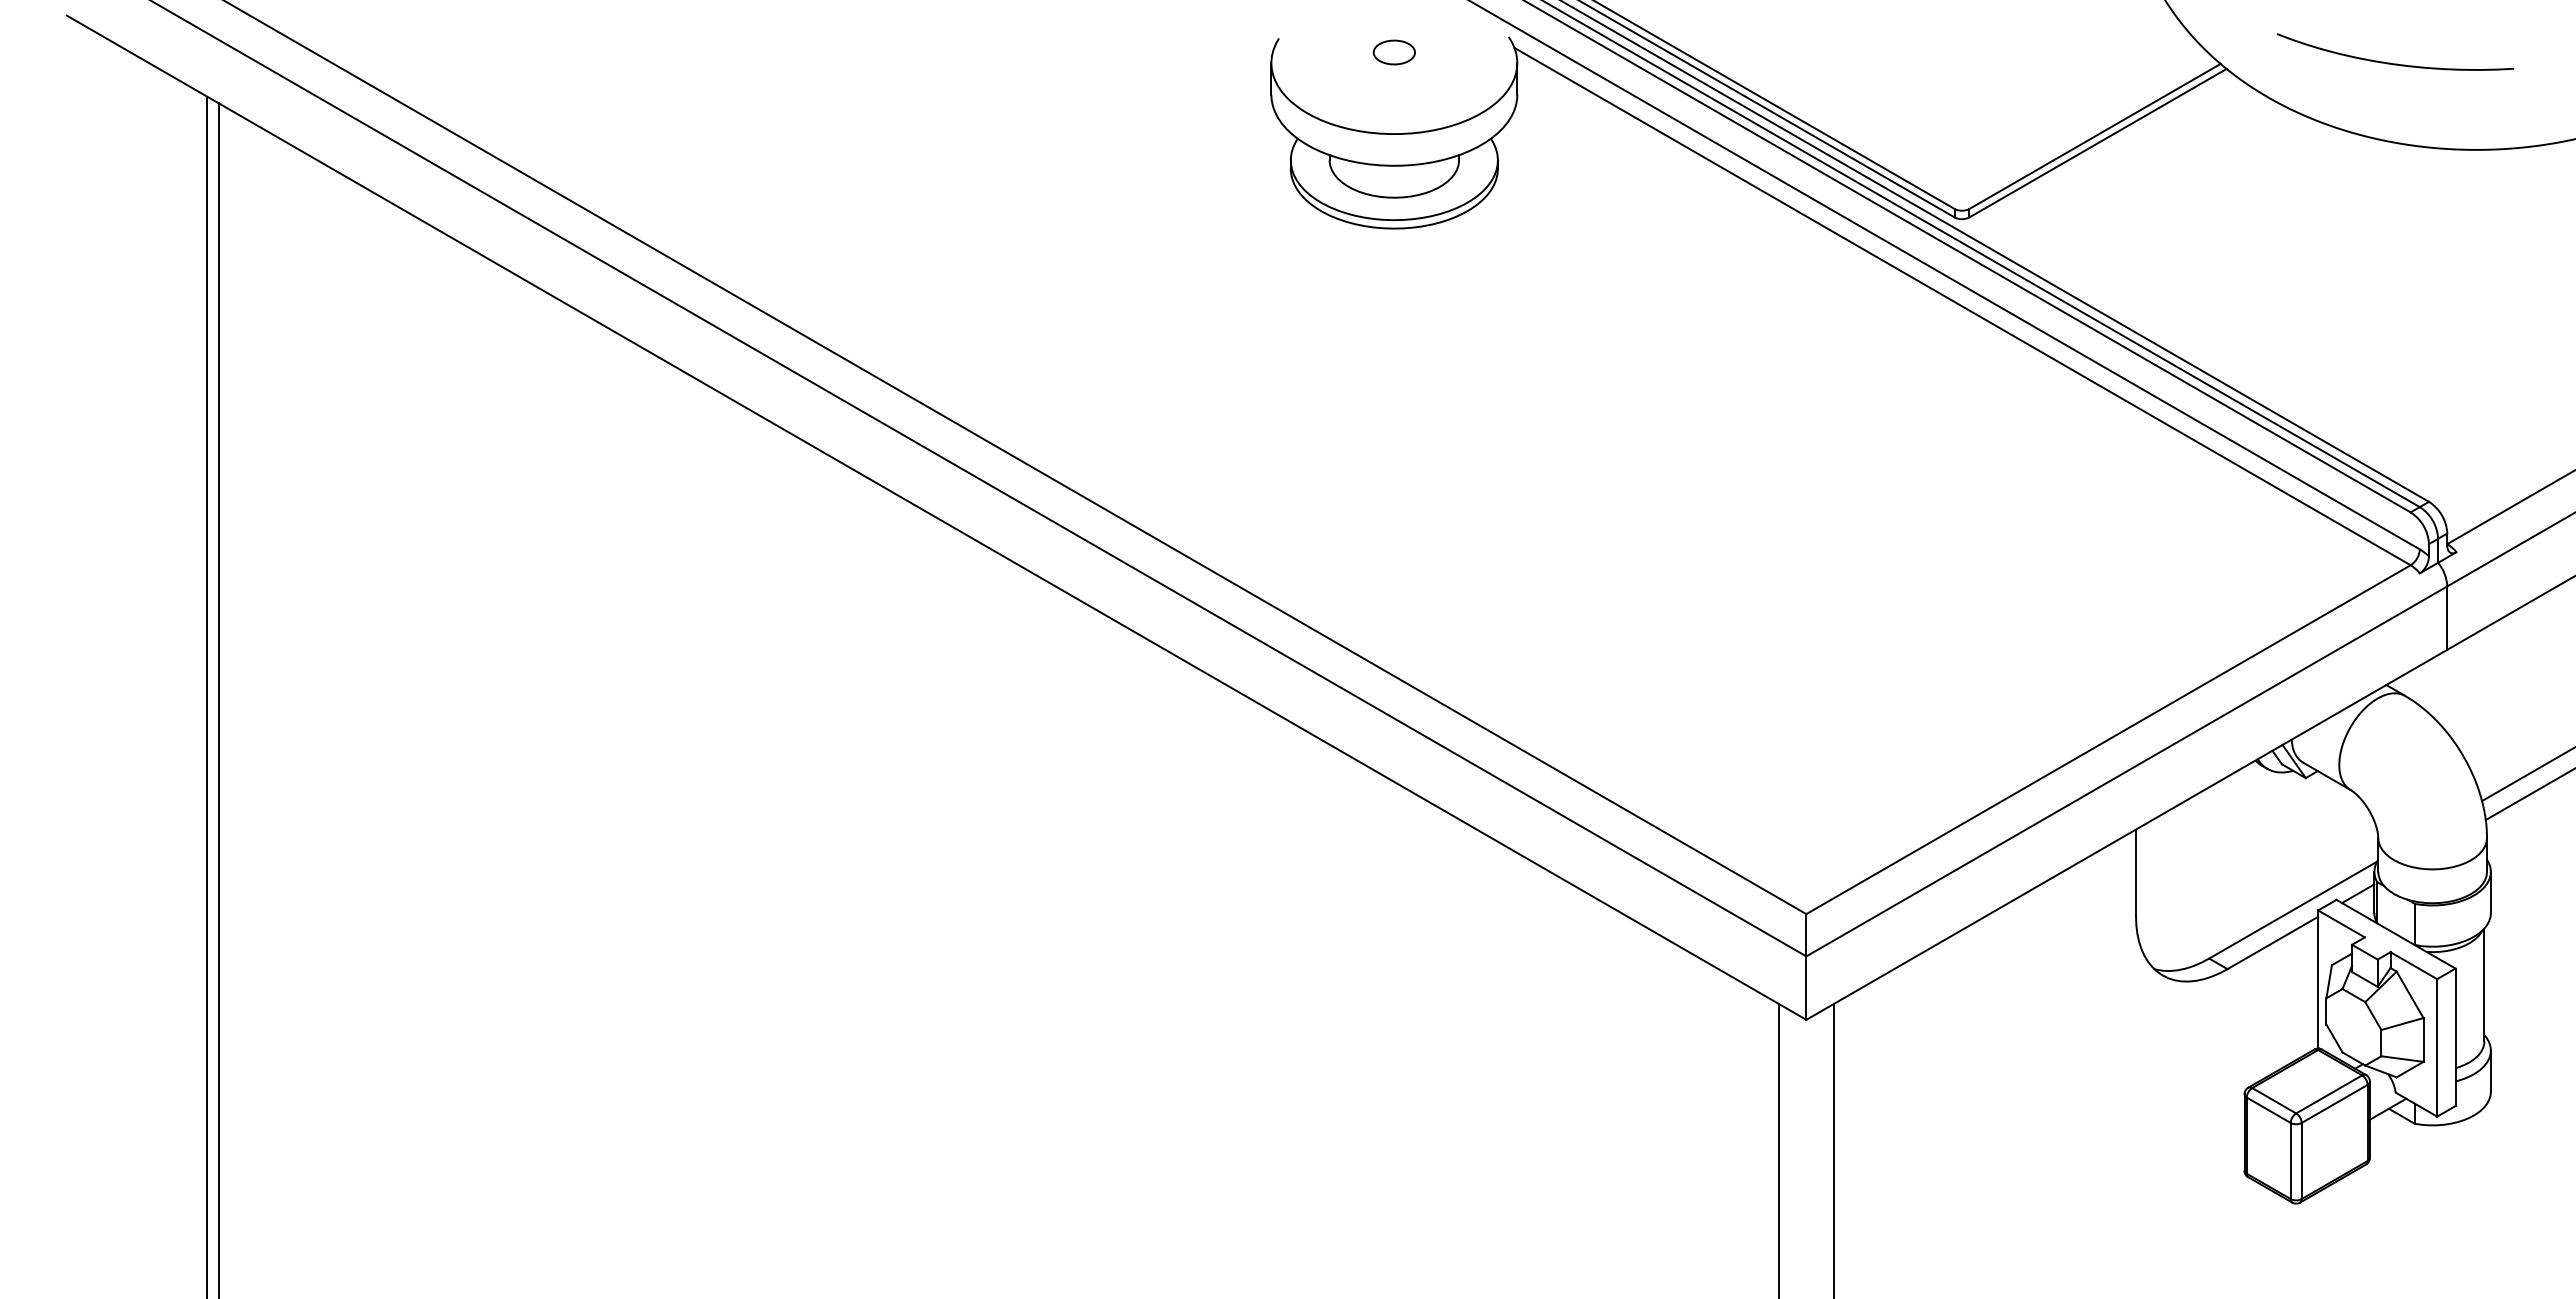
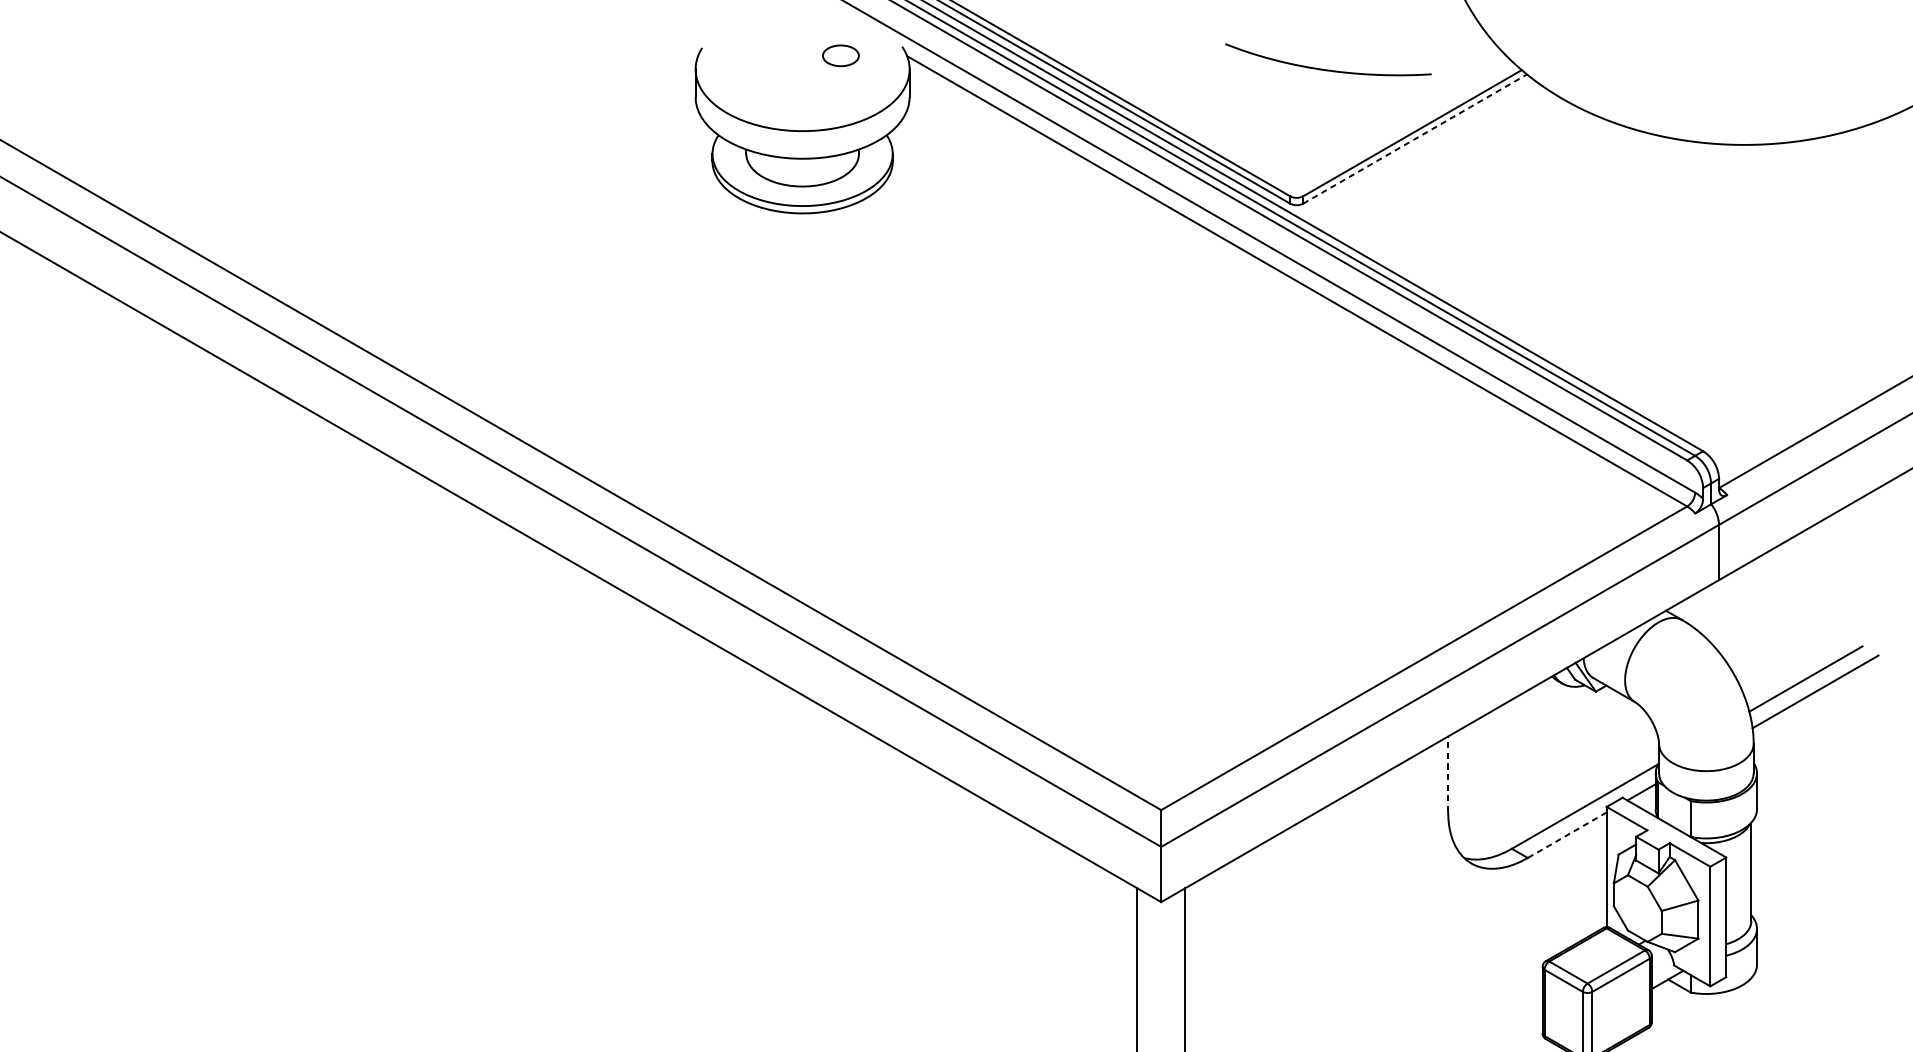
part: (1393, 52) -> (840, 55), moved
curve: (2395, 63) -> (1328, 69), moved
line: (2098, 143) -> (1415, 139), solid -> dashed
line: (2135, 872) -> (1447, 773), solid -> dashed
line: (2272, 943) -> (1566, 835), solid -> dashed

